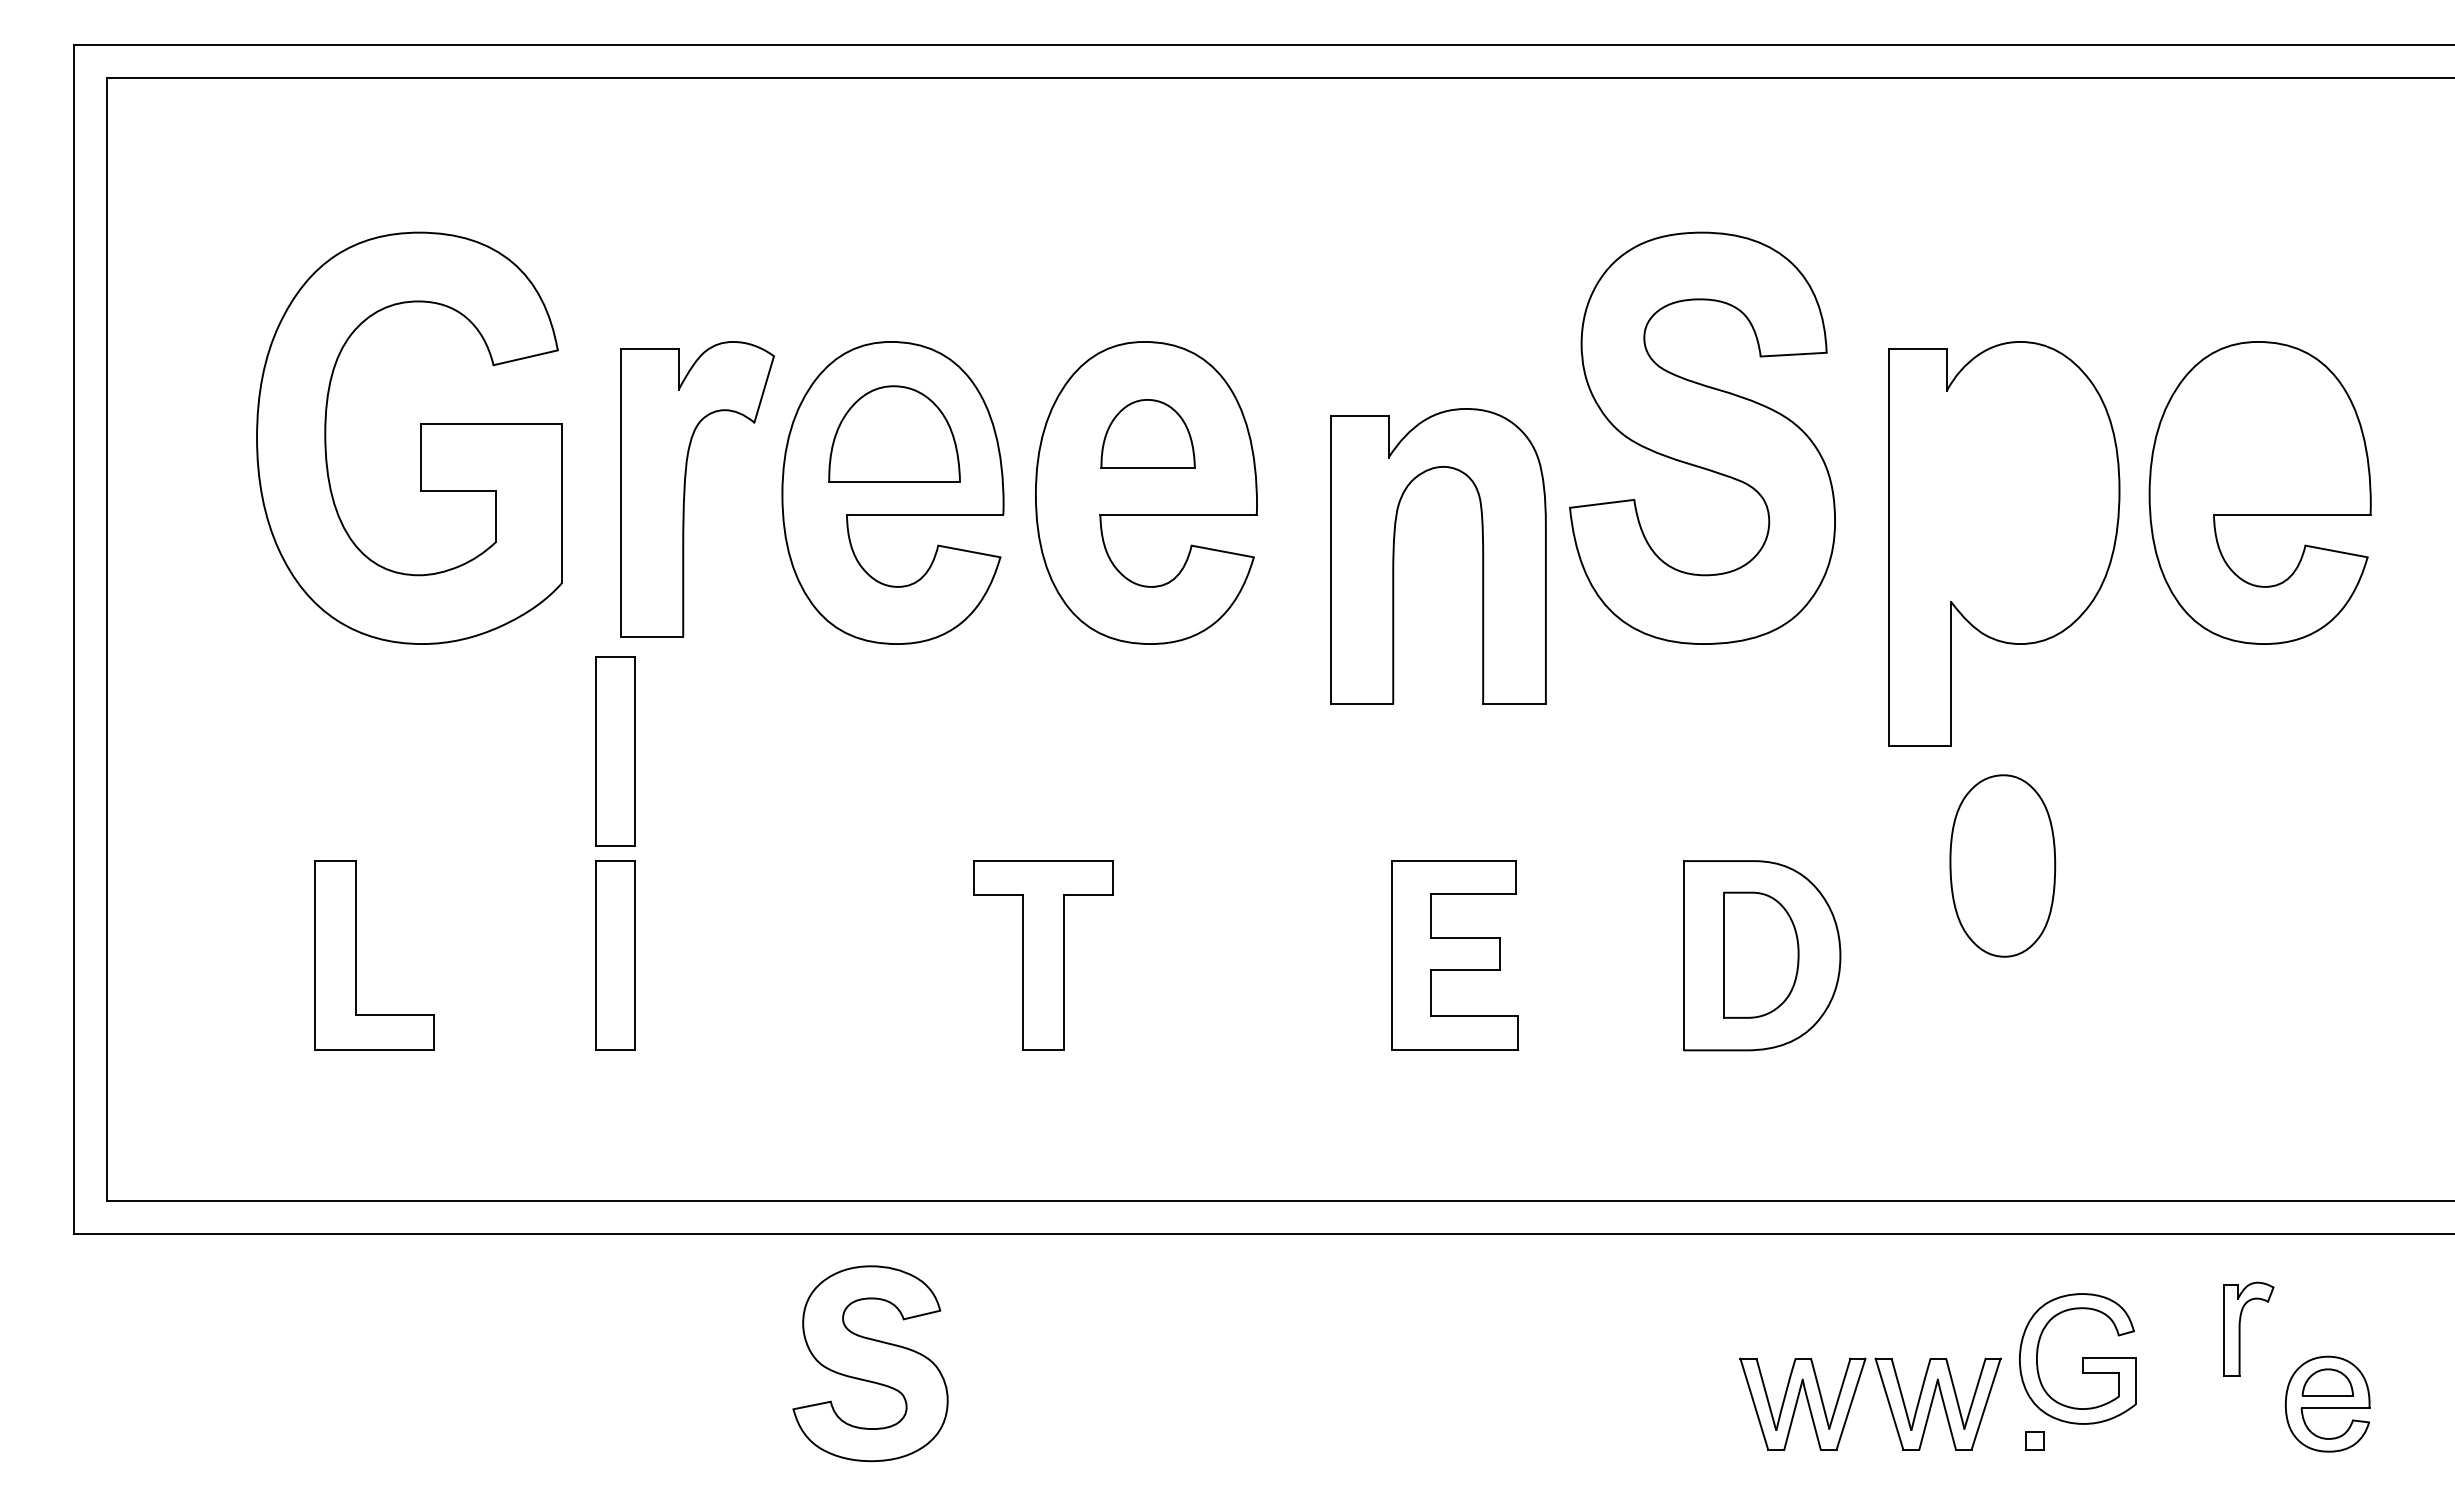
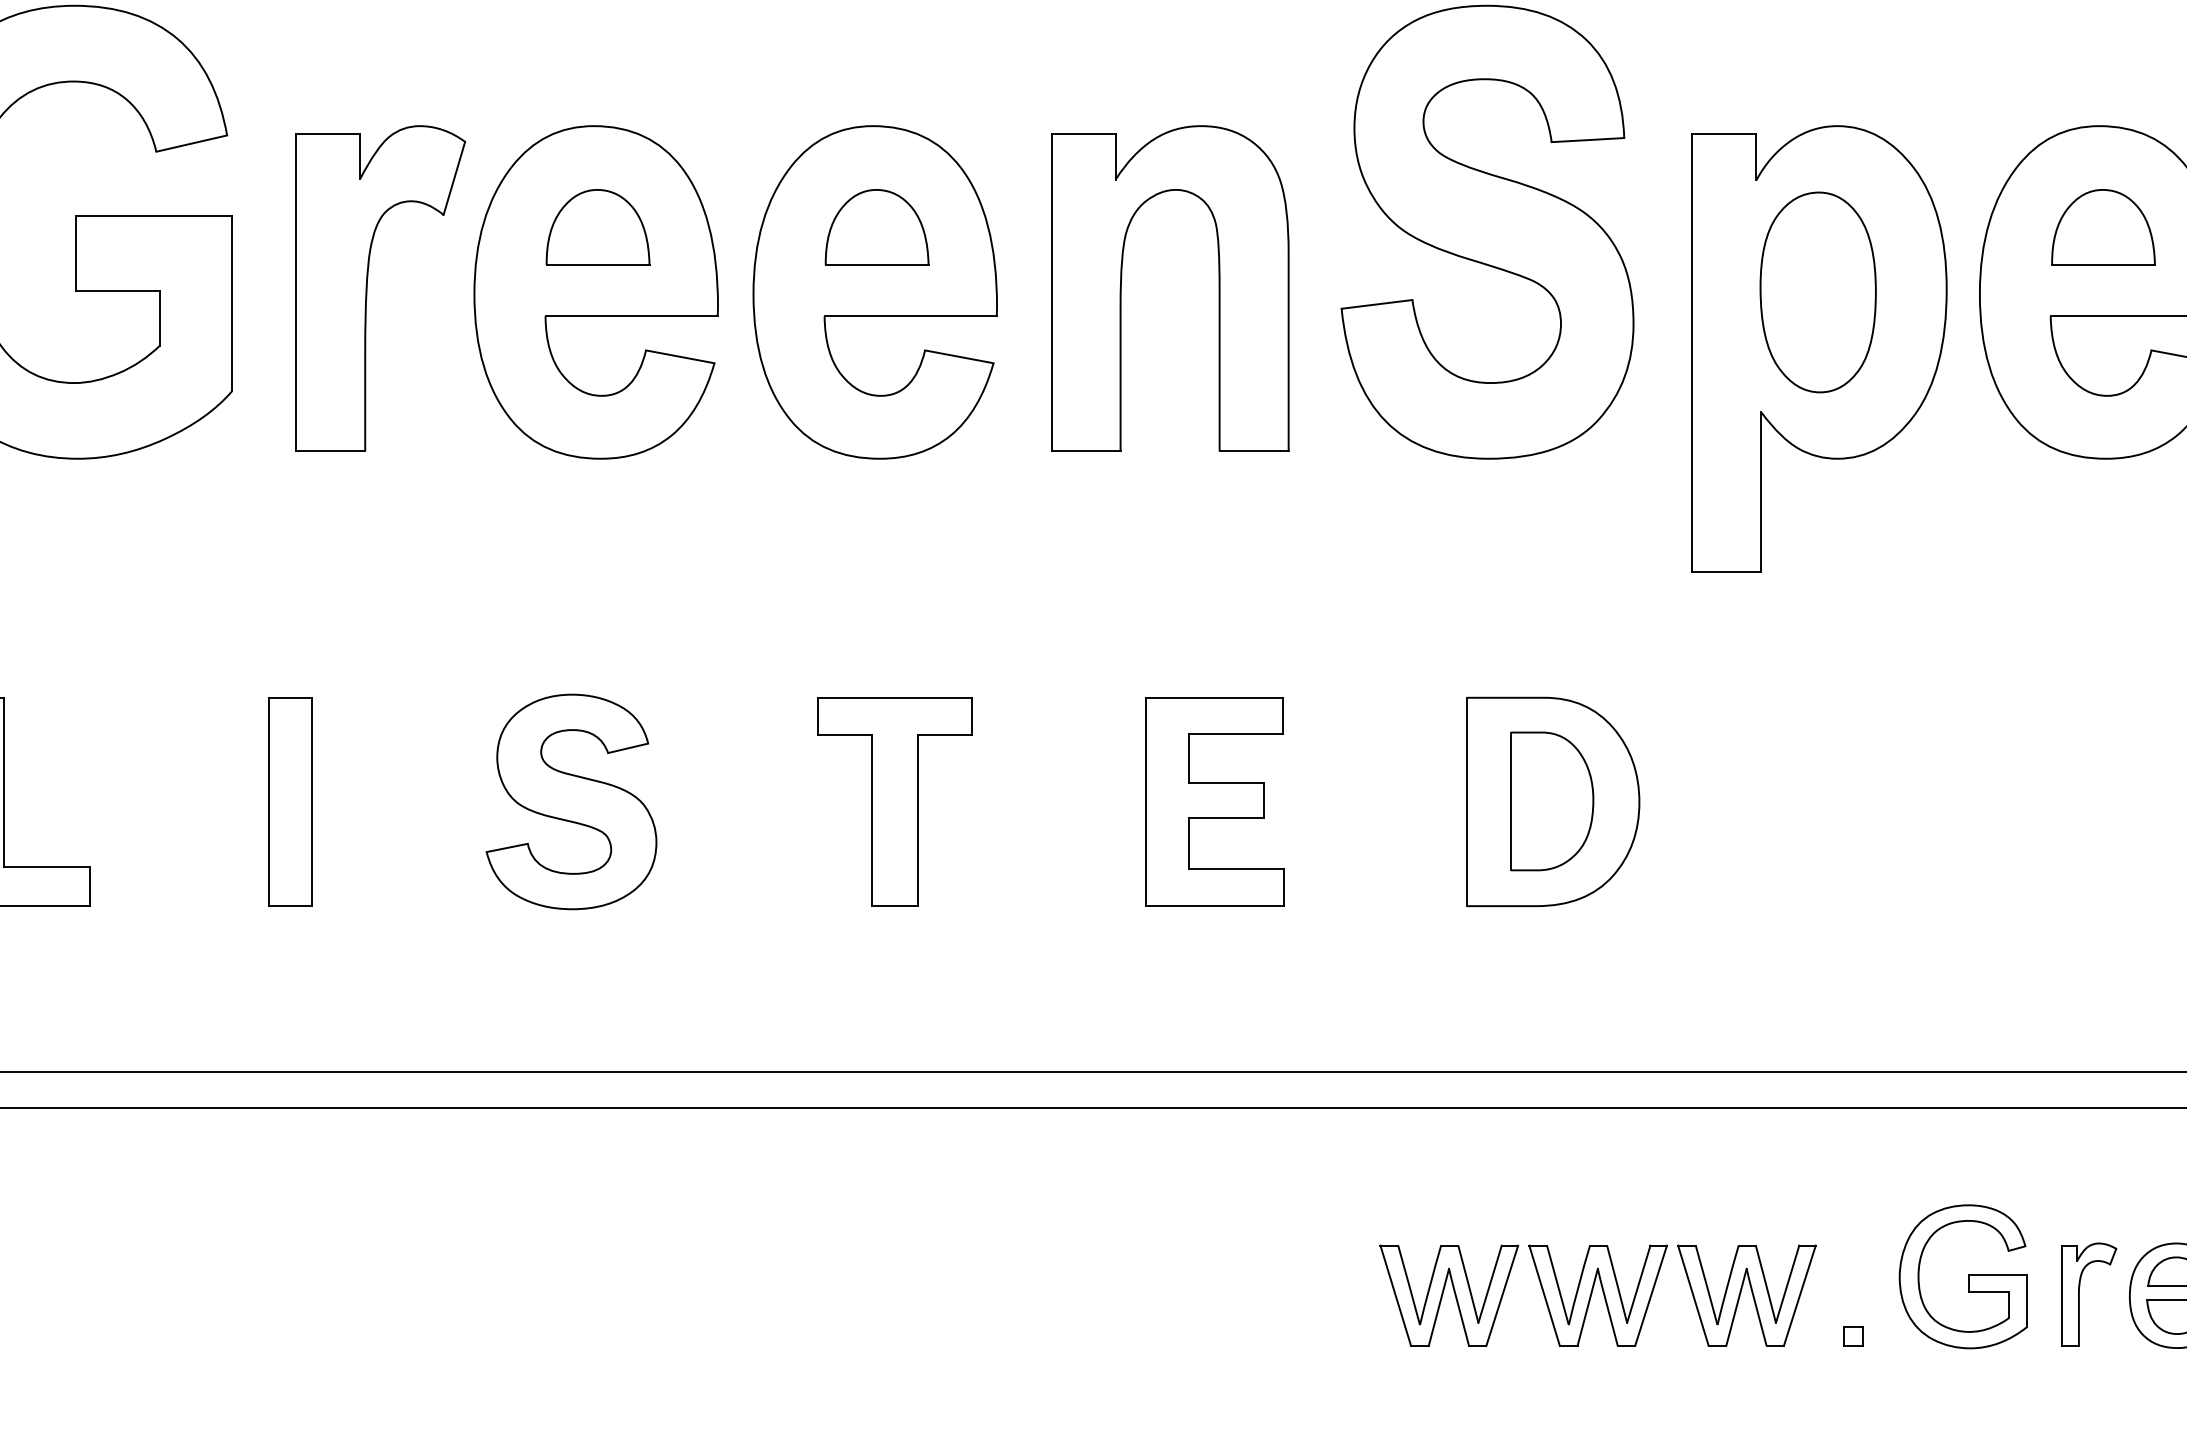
part: (894, 433) -> (597, 226), size x0.71
part: (2261, 433) -> (2103, 226), added
part: (1394, 556) -> (1121, 288), moved
part: (615, 751) -> (290, 577), removed
part: (2002, 865) -> (1817, 291), moved
part: (1043, 955) -> (895, 801), moved
part: (2240, 1328) -> (2079, 1293), moved
part: (2077, 1358) -> (1963, 1276), moved
part: (870, 1363) -> (571, 801), moved
part: (1667, 1403) -> (1449, 1294), added

